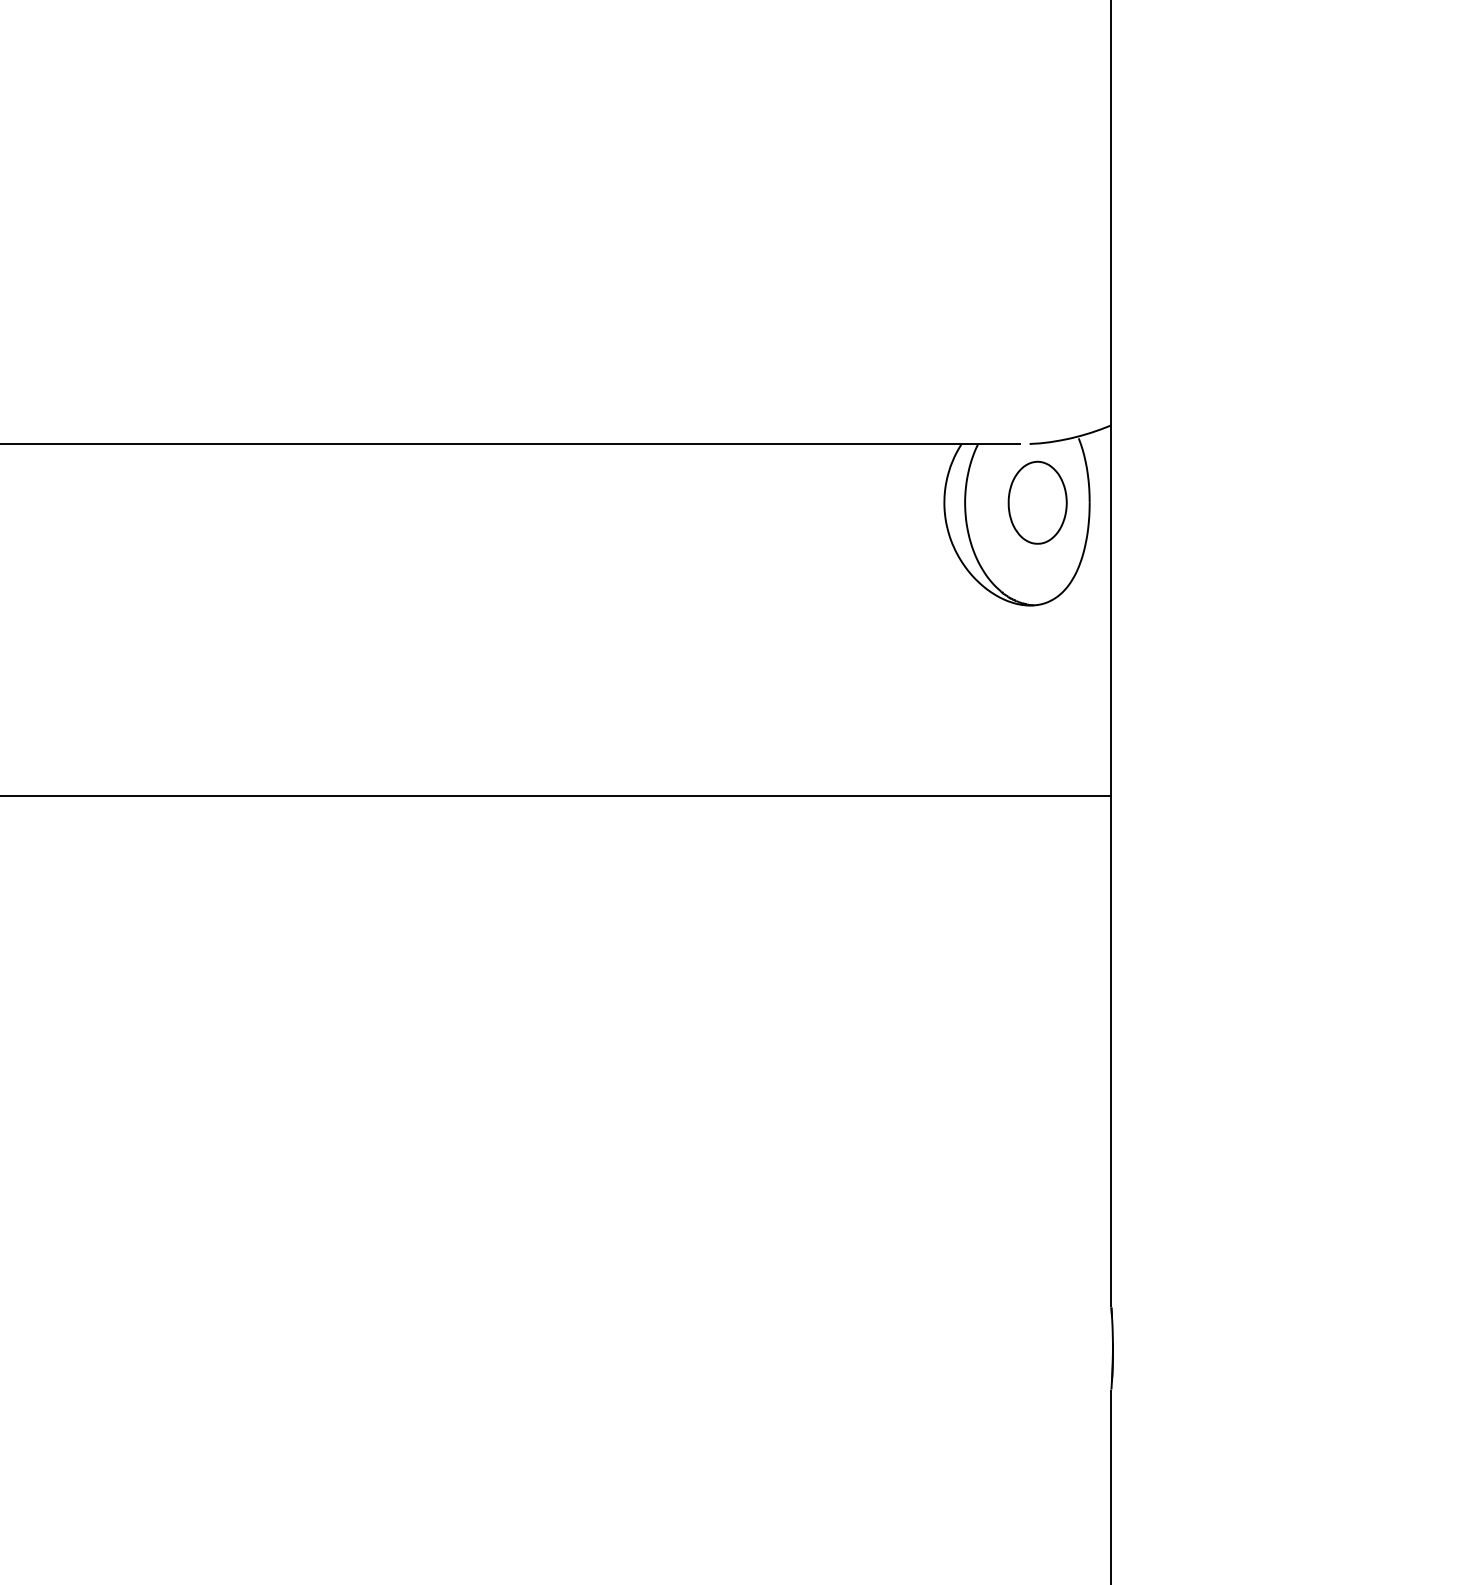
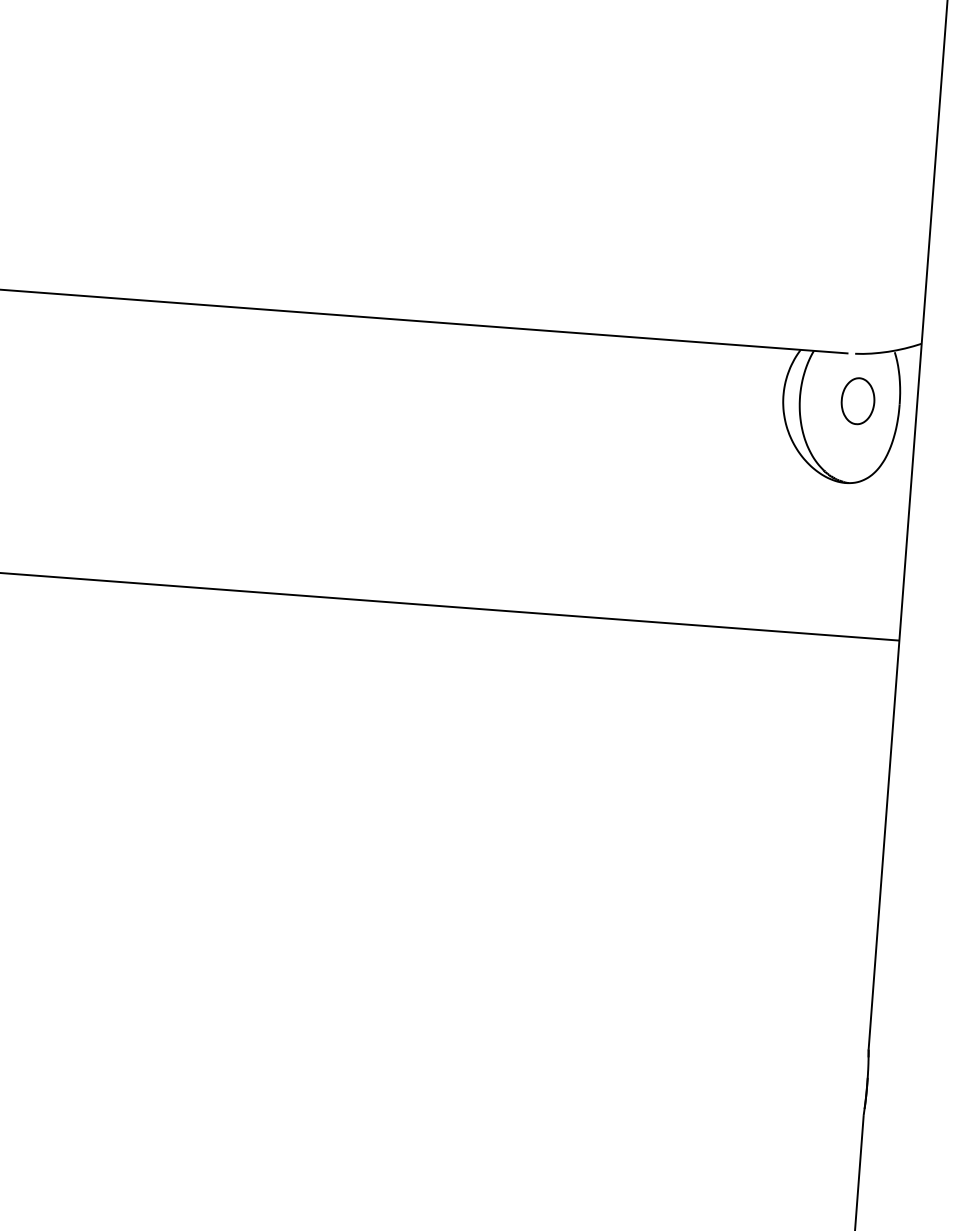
part: (1037, 502) -> (857, 401), size x0.7

